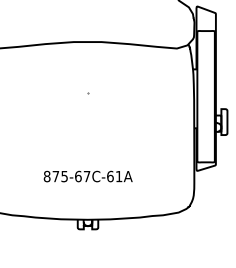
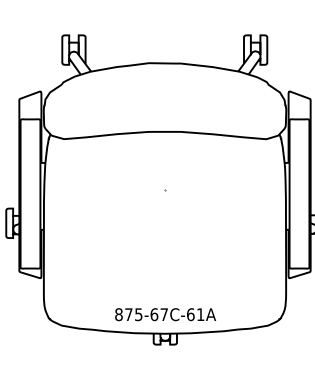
text: (88, 176) -> (165, 314), moved

